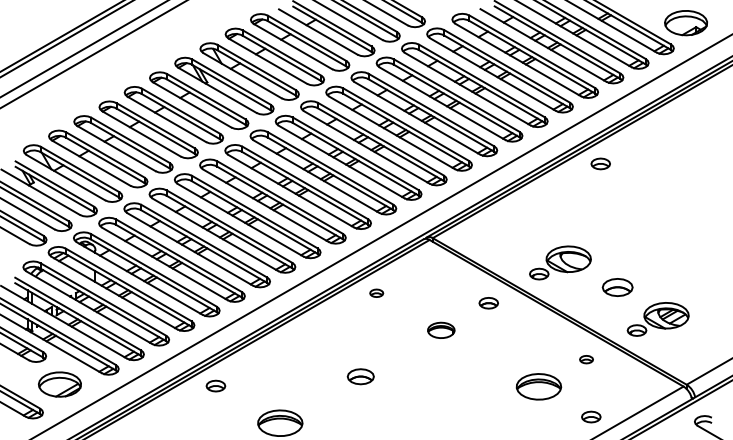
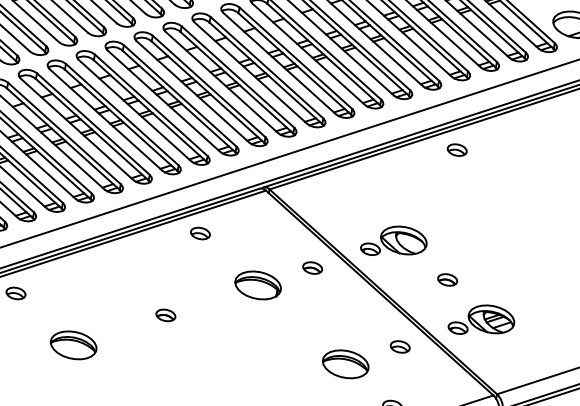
part: (617, 287) -> (447, 279), size x0.62
part: (376, 293) -> (200, 233), size x1.43
part: (441, 330) -> (258, 285), size x1.67
part: (586, 359) -> (400, 346), size x1.43
part: (360, 376) -> (165, 315), size x0.71

